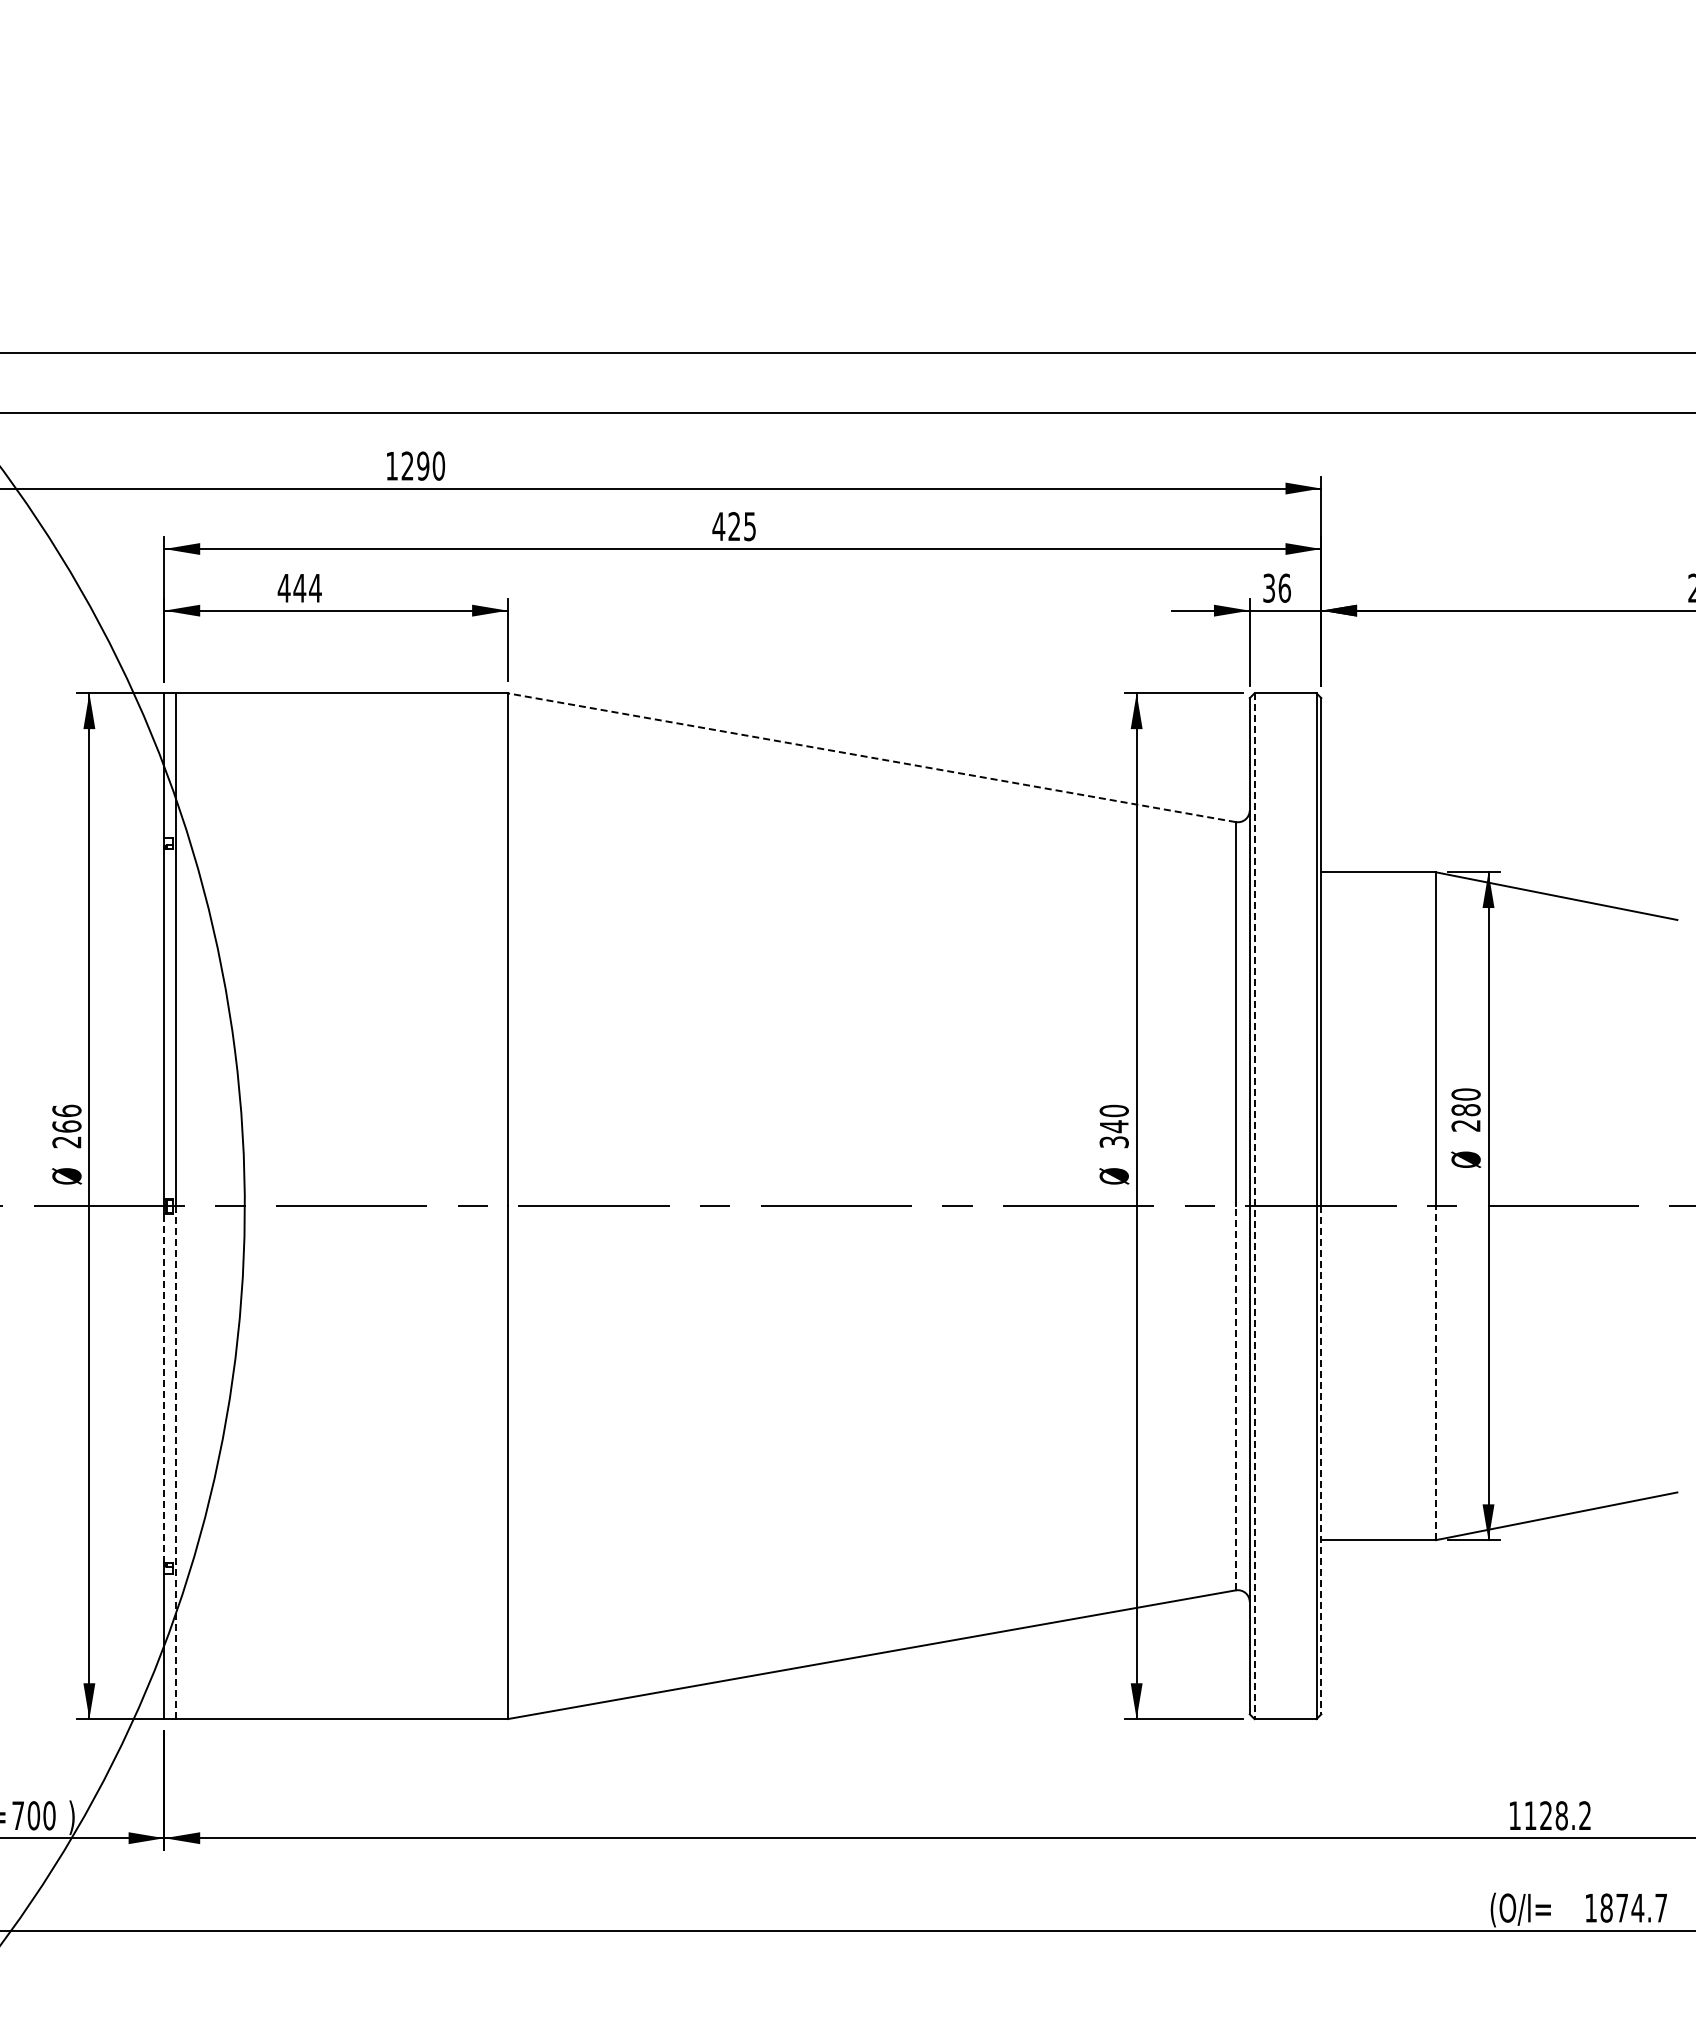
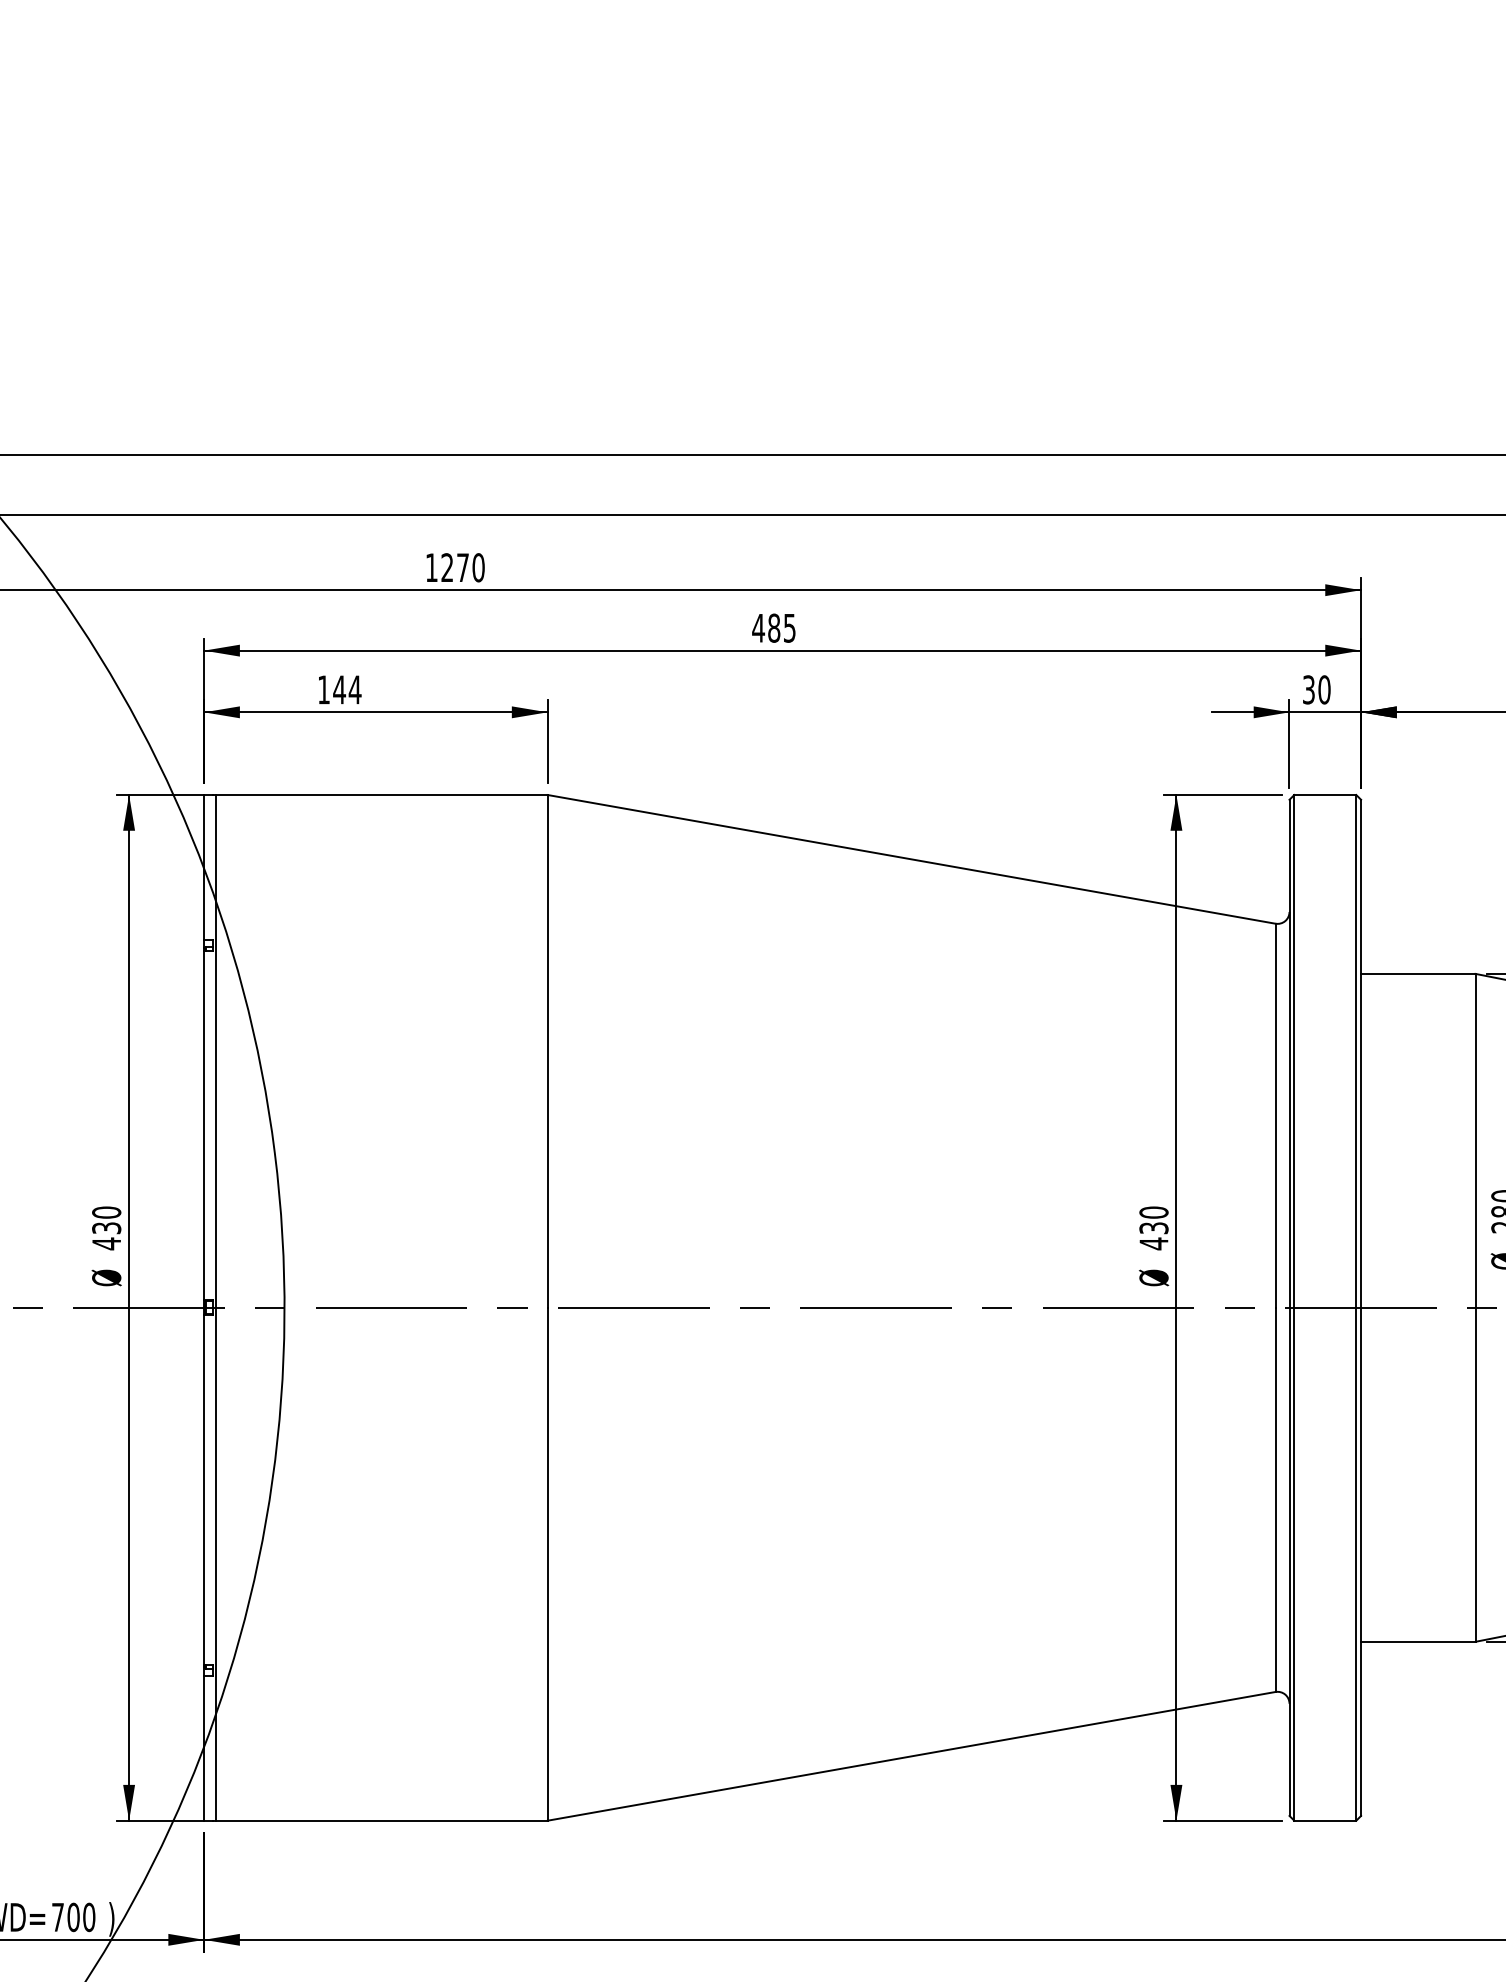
text: (423, 465) -> (463, 567), 1290 -> 1270
text: (734, 526) -> (774, 628), 425 -> 485
text: (1284, 587) -> (1324, 689), 36 -> 30
text: (283, 588) -> (323, 690), 444 -> 144
line: (871, 757) -> (911, 859), dashed -> solid
text: (66, 1126) -> (106, 1228), 266 -> 430
text: (1113, 1134) -> (1153, 1236), 340 -> 430
line: (1254, 1206) -> (1294, 1308), dashed -> solid
line: (1435, 1373) -> (1475, 1475), dashed -> solid
line: (164, 1388) -> (204, 1490), dashed -> solid
line: (1235, 1397) -> (1275, 1499), dashed -> solid
line: (1321, 1460) -> (1361, 1562), dashed -> solid
line: (176, 1462) -> (216, 1564), dashed -> solid

